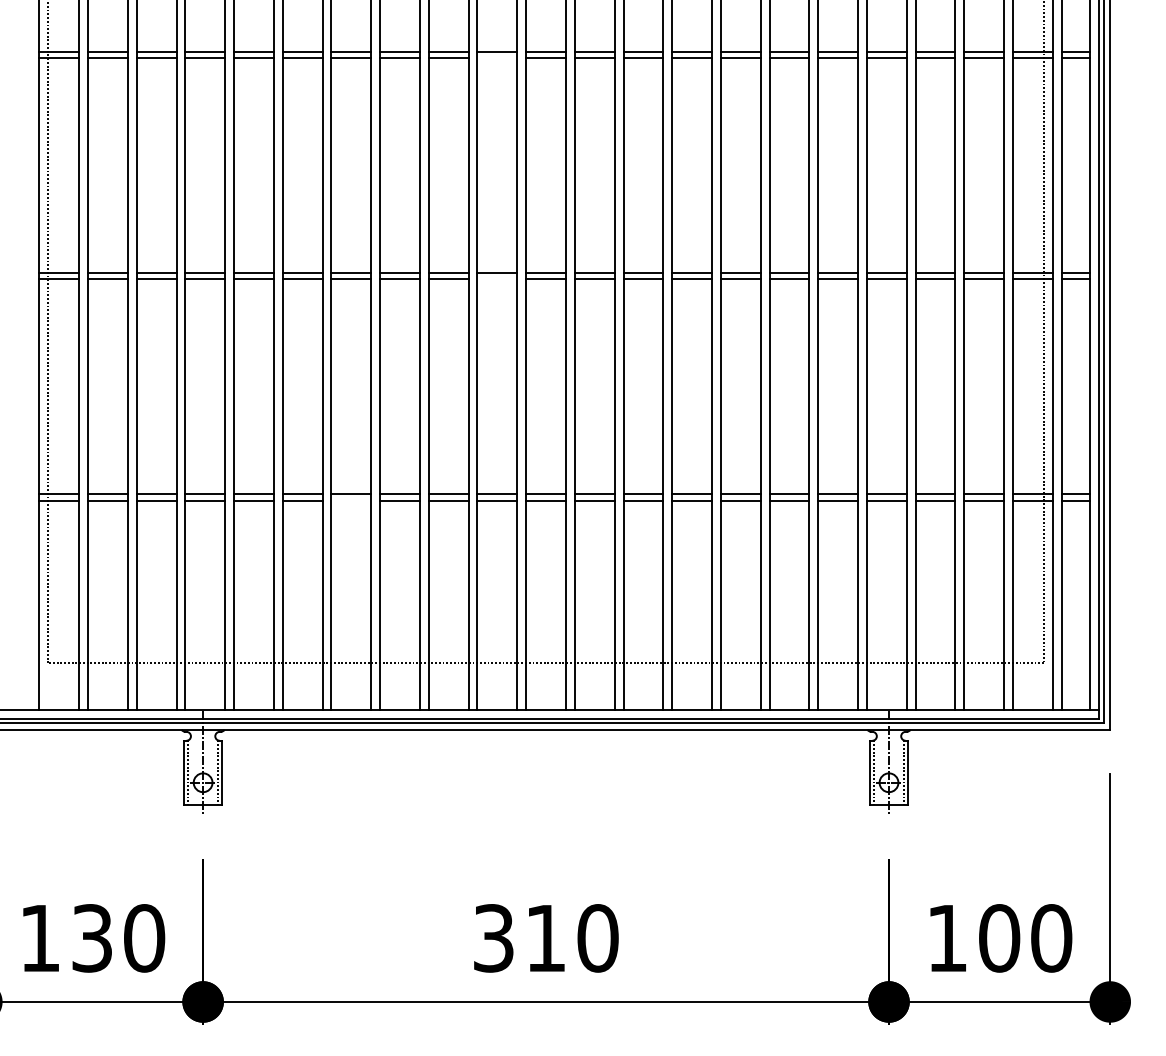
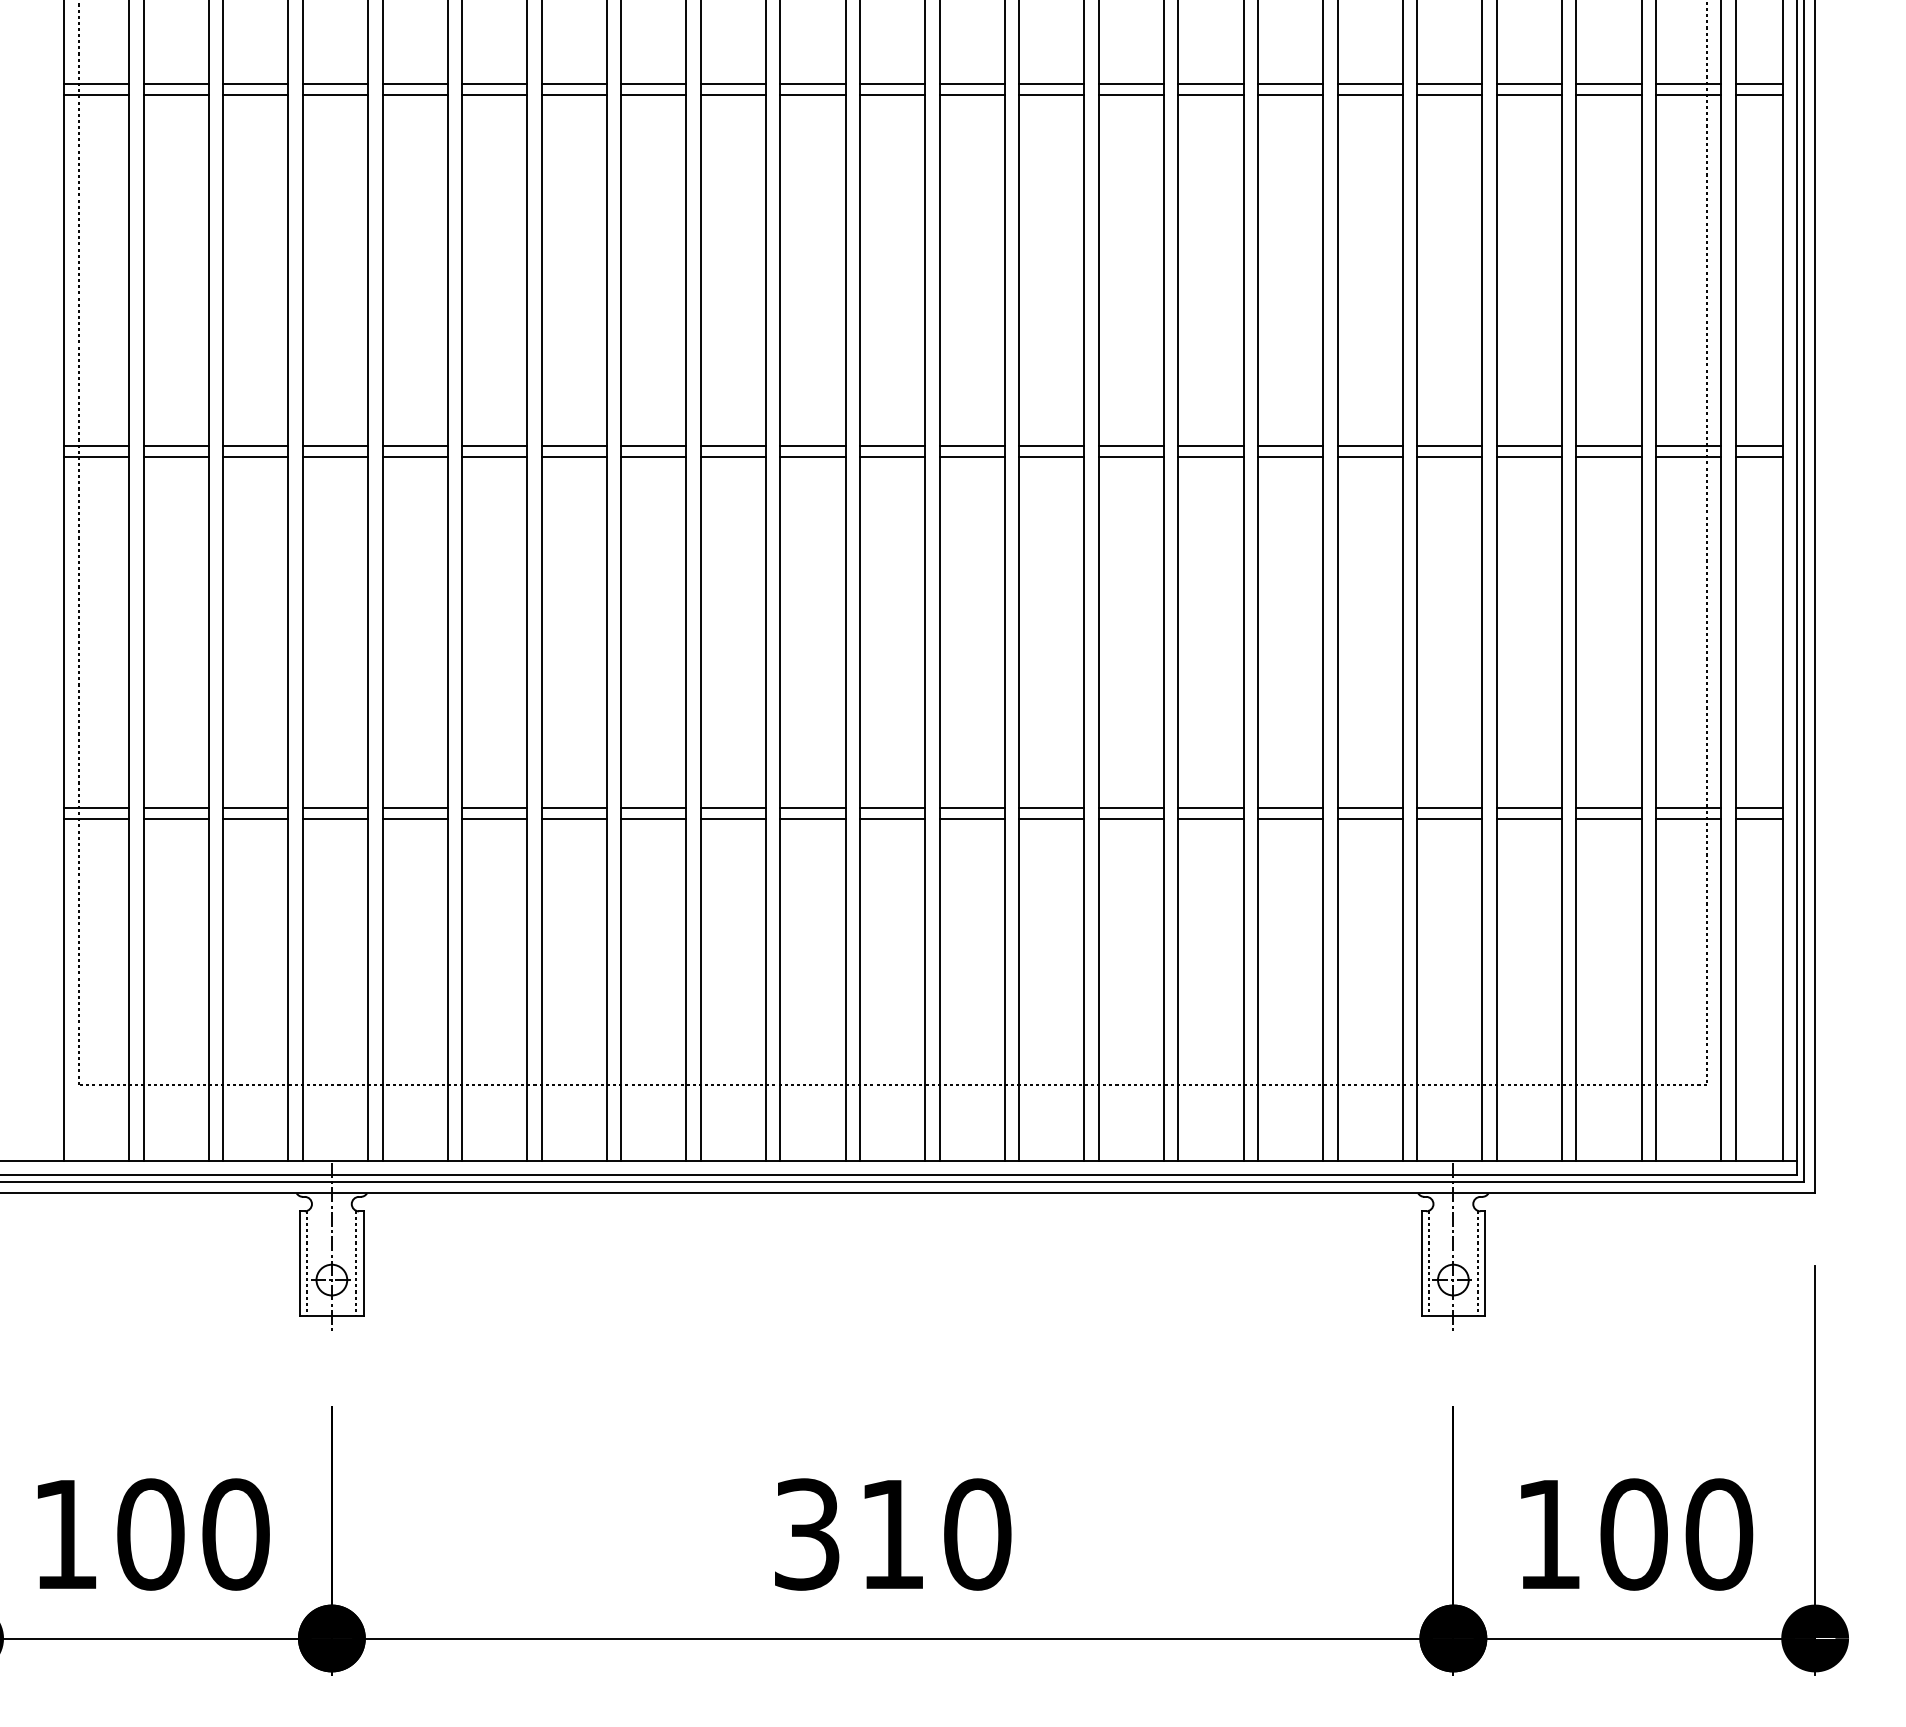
line: (497, 58) -> (813, 95), added
line: (497, 279) -> (813, 457), added
line: (351, 500) -> (574, 818), added
text: (92, 938) -> (150, 1534), 130 -> 100

